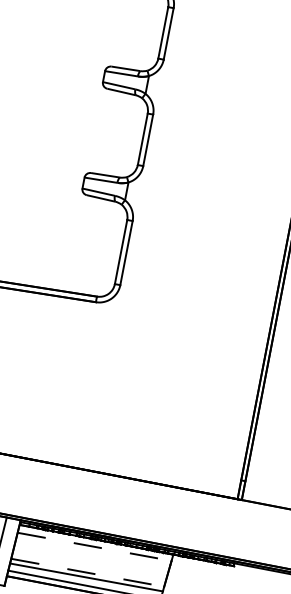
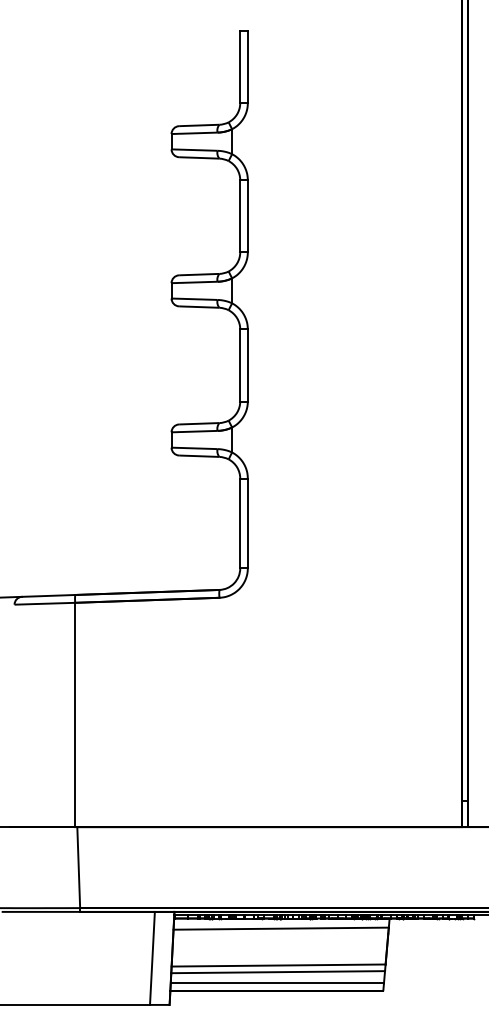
line: (94, 546) -> (281, 928), dashed -> solid
line: (88, 572) -> (279, 965), dashed -> solid

